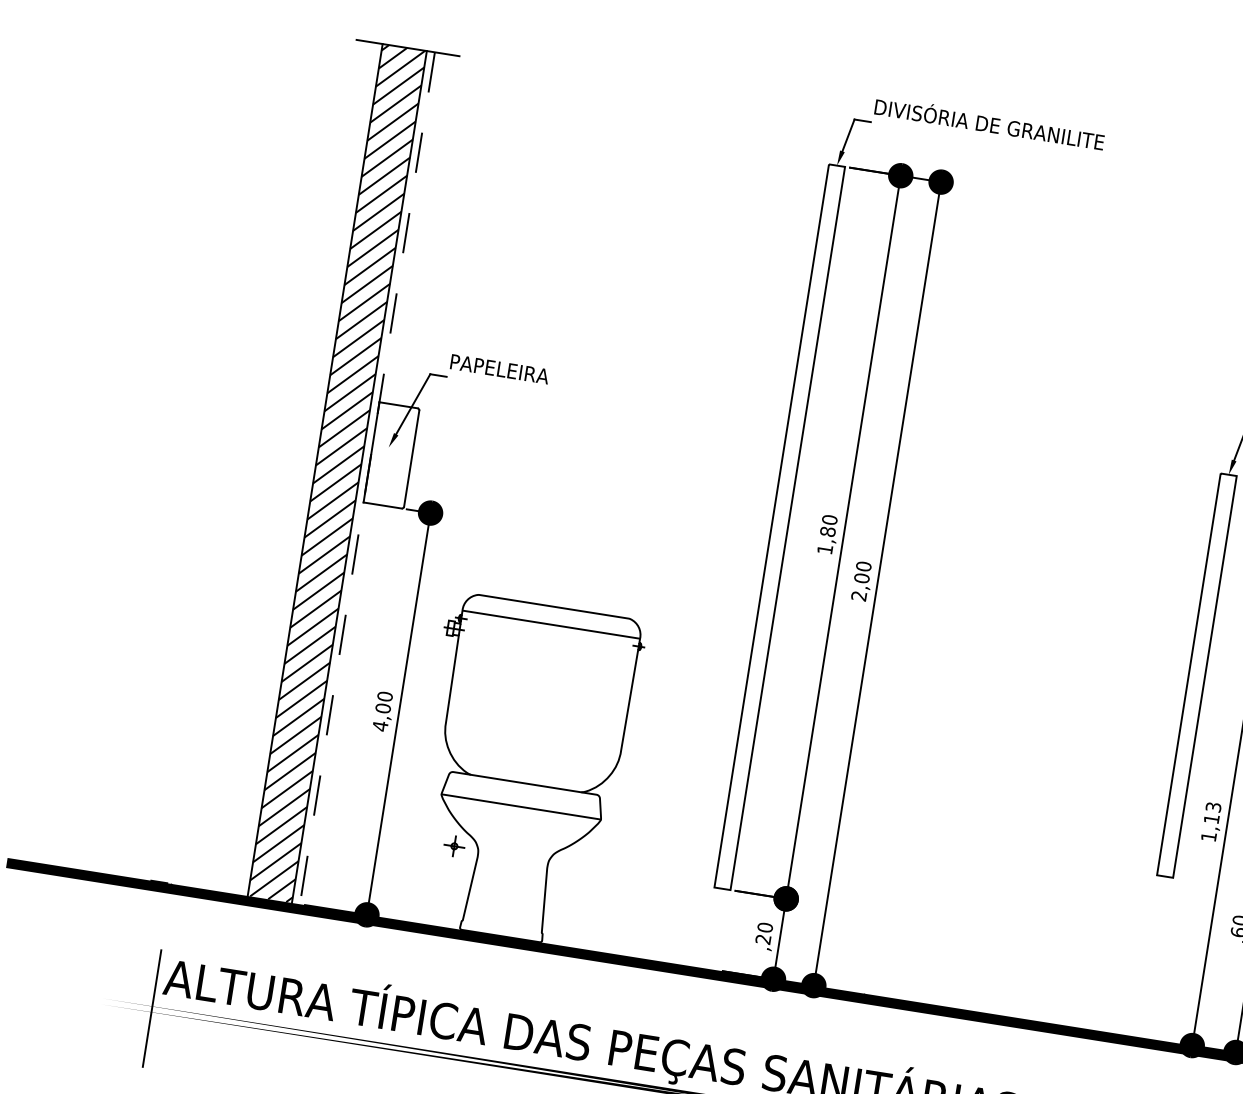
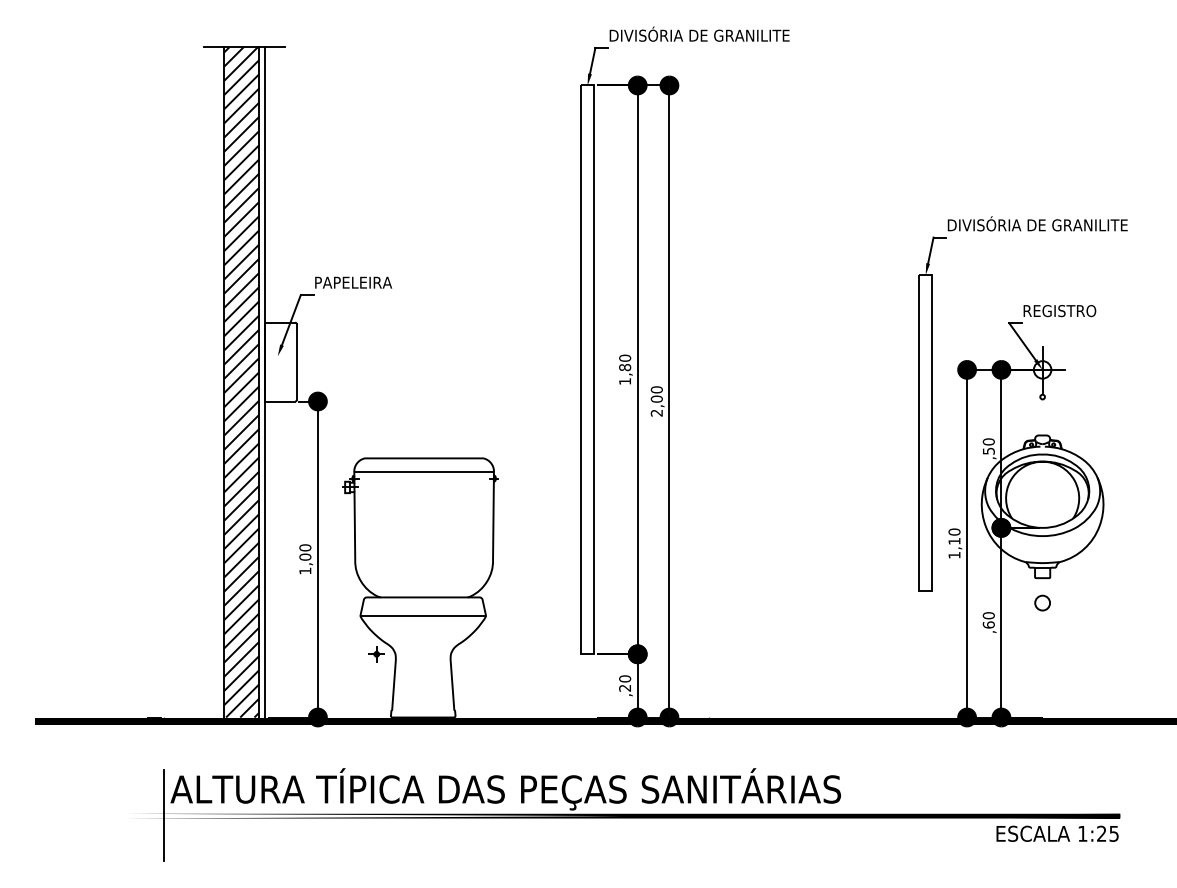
line: (367, 478) -> (265, 382), dashed -> solid
text: (380, 725) -> (305, 570), 4,00 -> 1,00
text: (1213, 806) -> (954, 531), 1,13 -> 1,10

